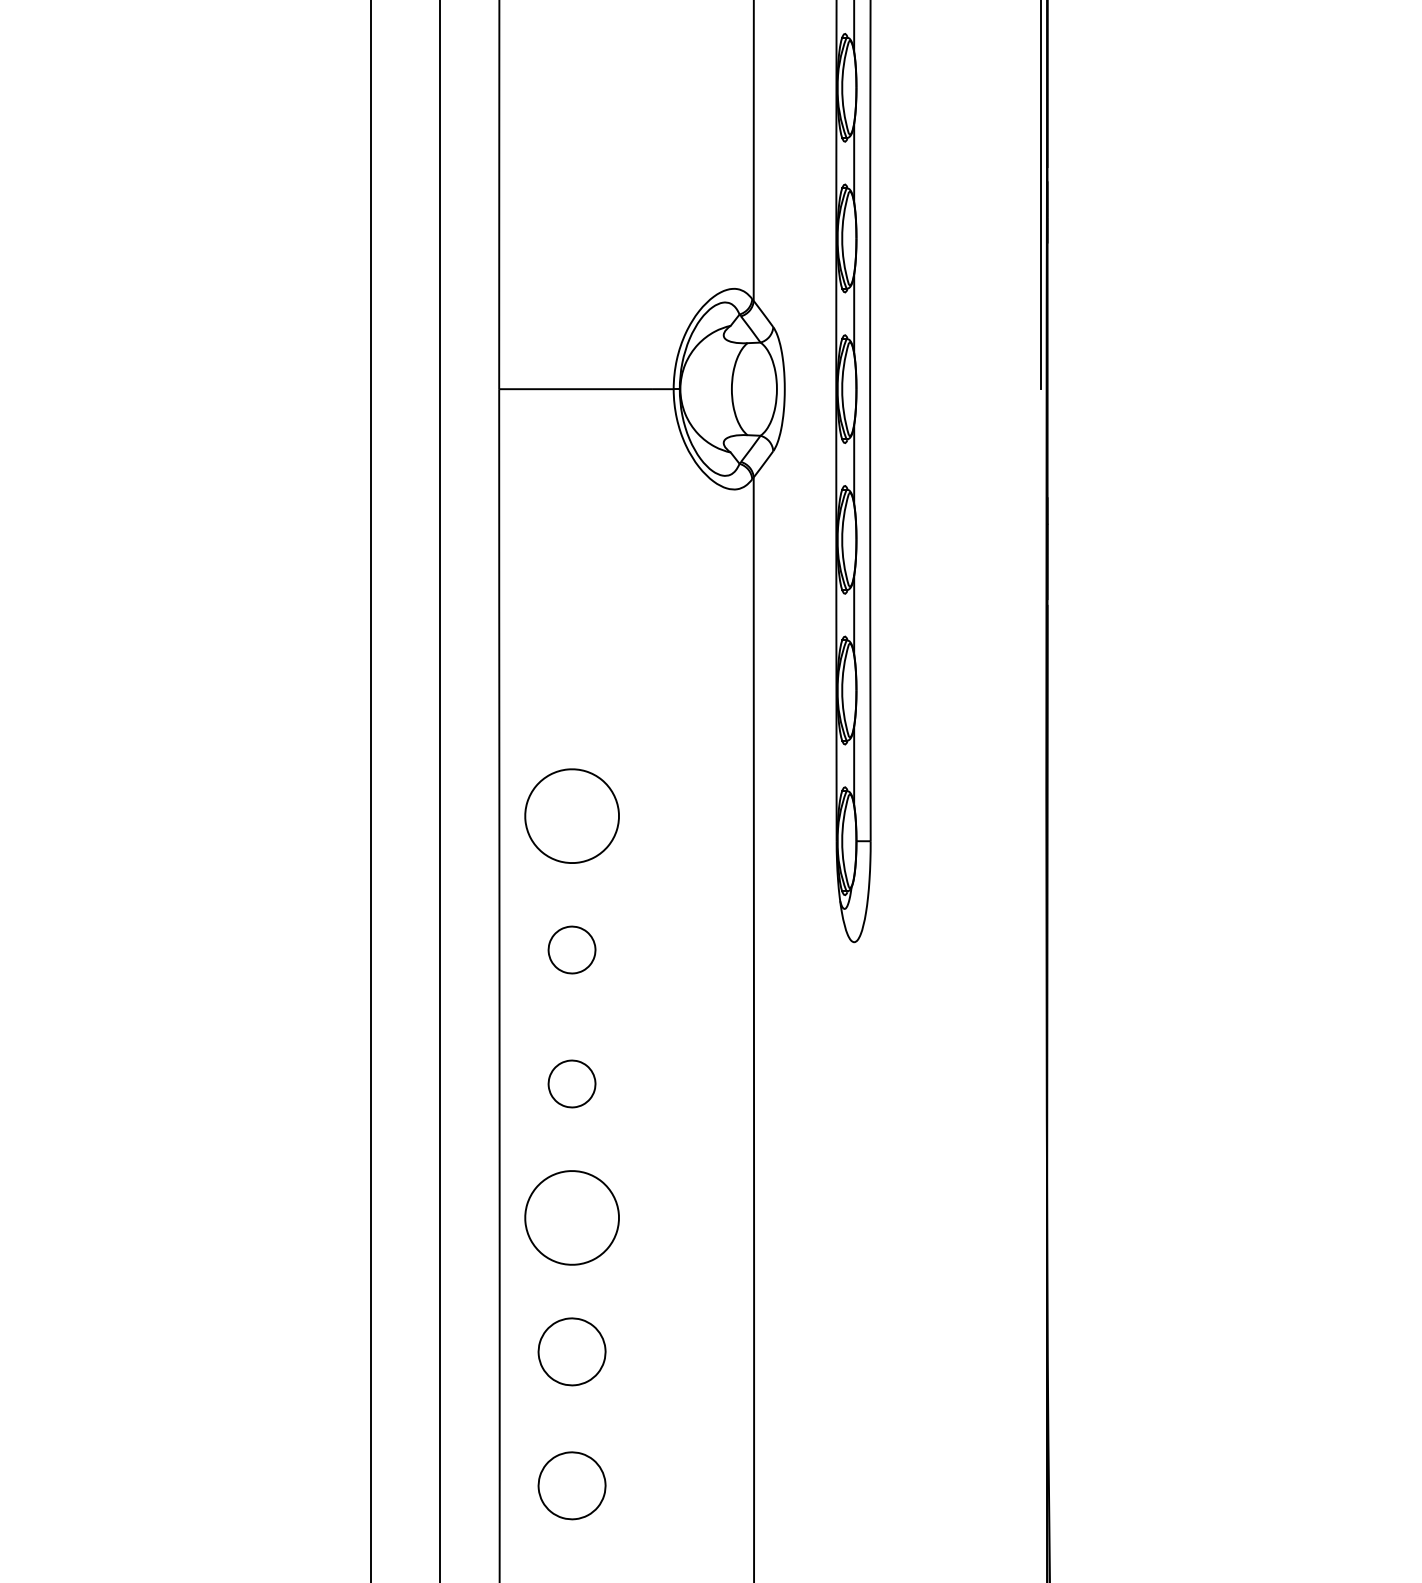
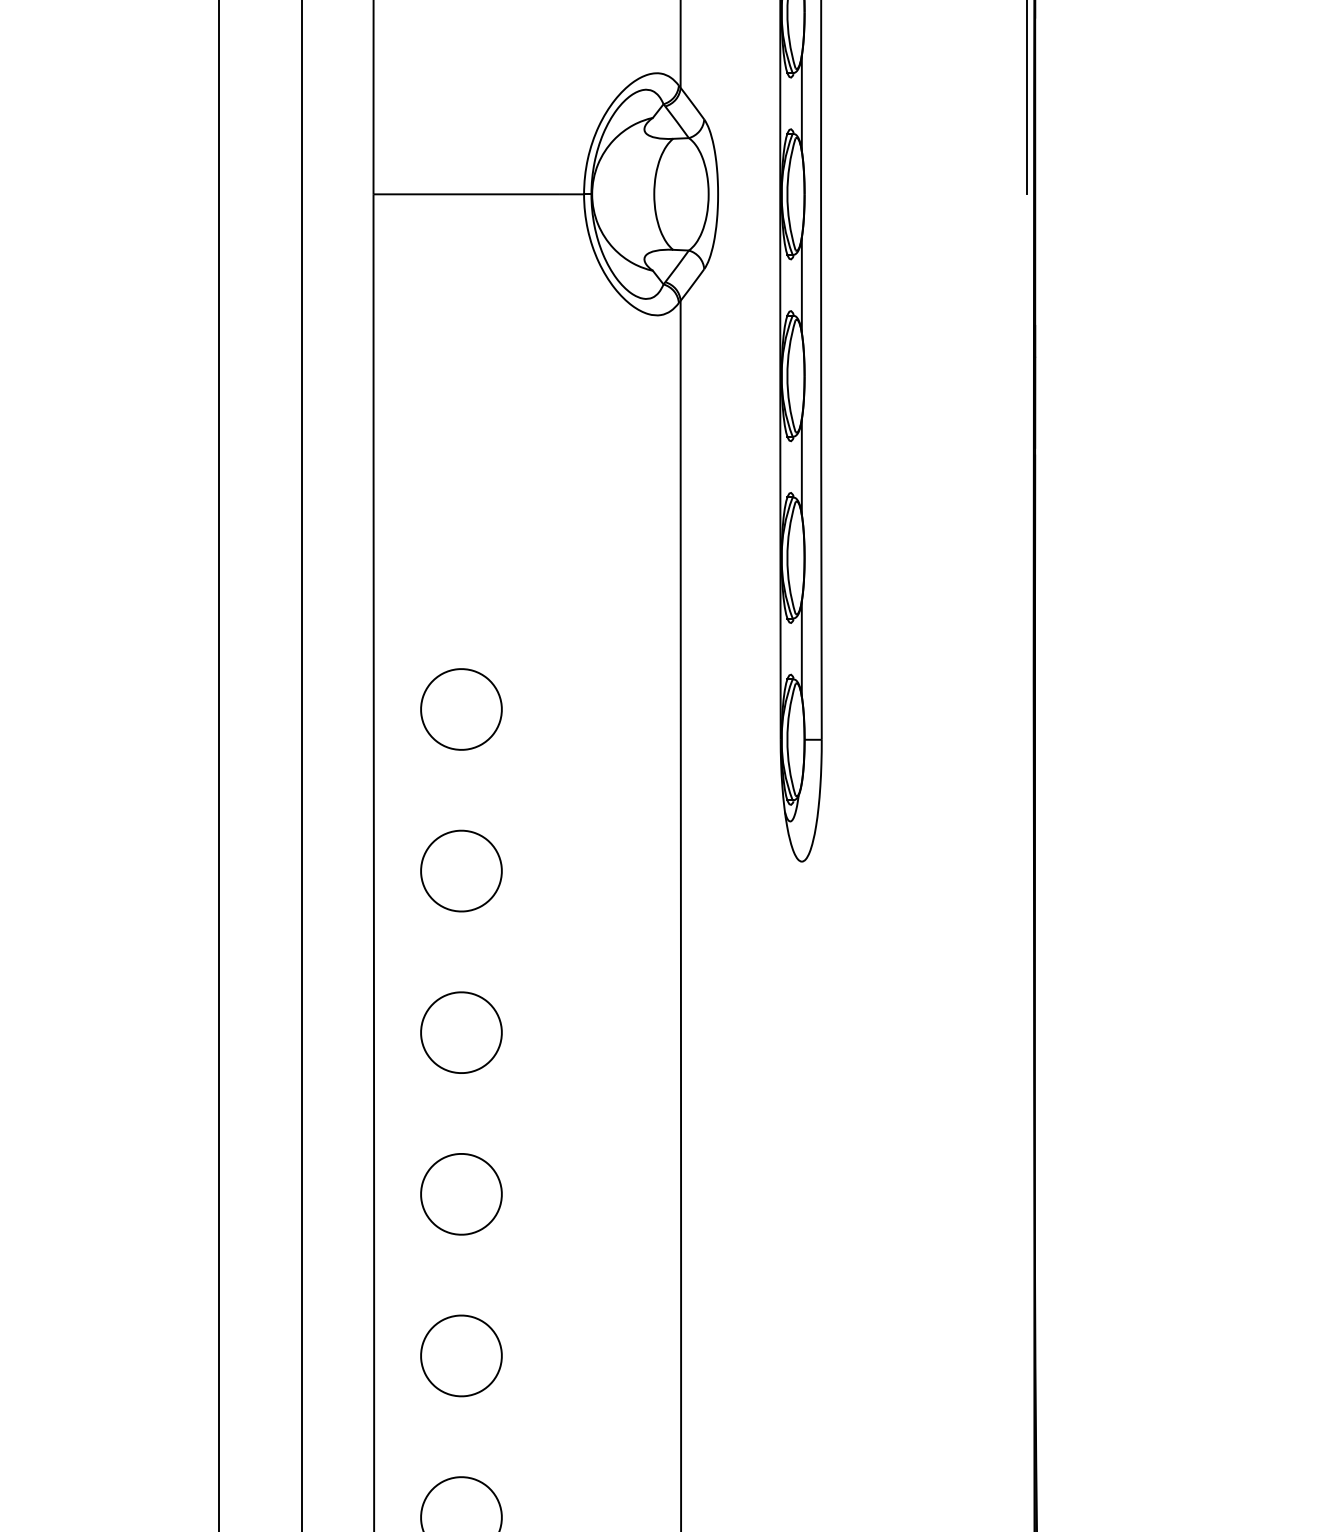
part: (571, 815) -> (460, 708), size x0.71
part: (571, 949) -> (460, 870), size x1.43
part: (571, 1083) -> (460, 1032), size x1.43
part: (571, 1217) -> (460, 1193), size x0.71

